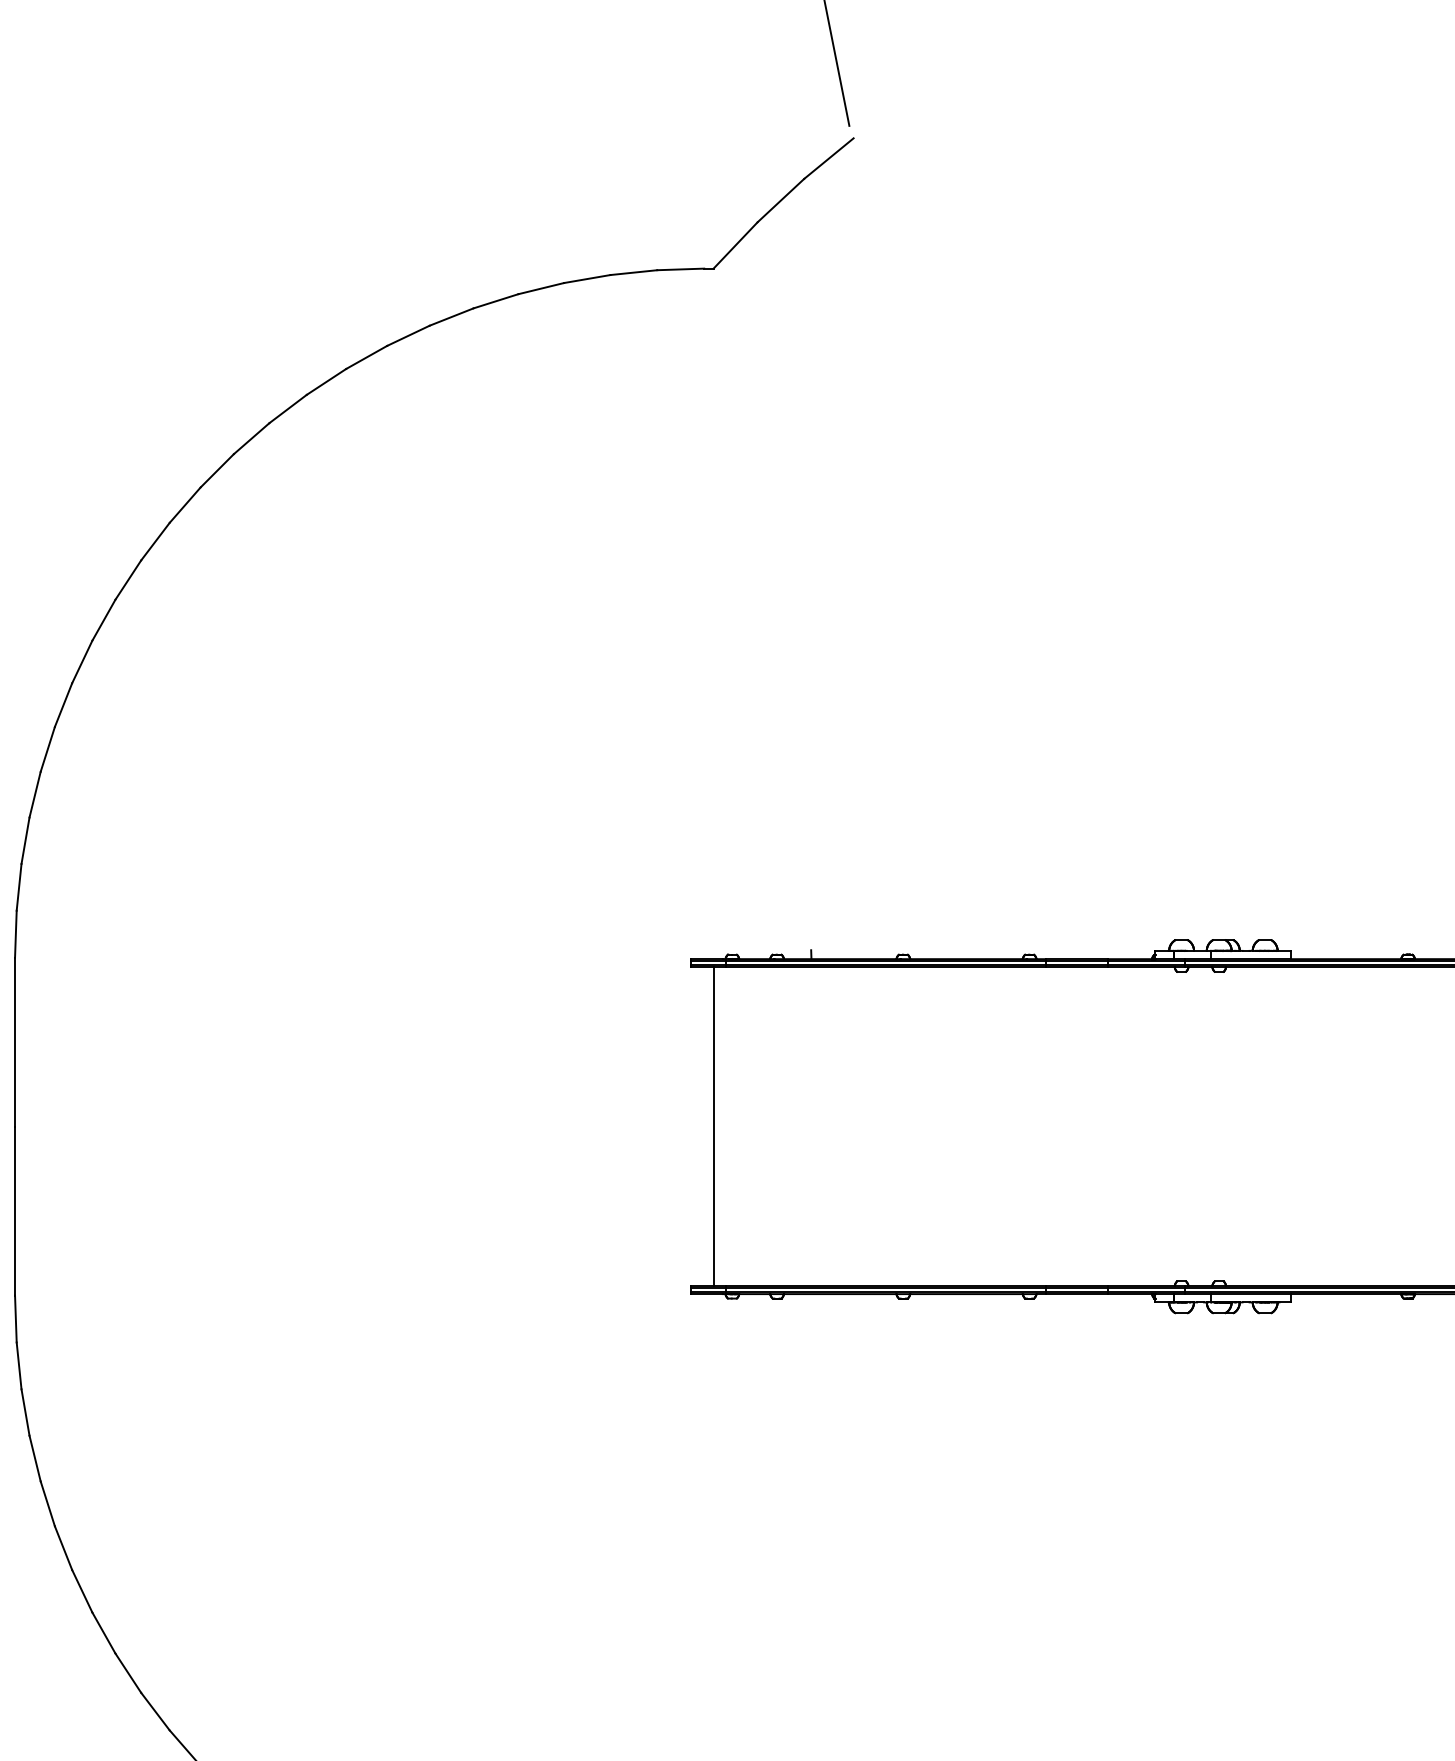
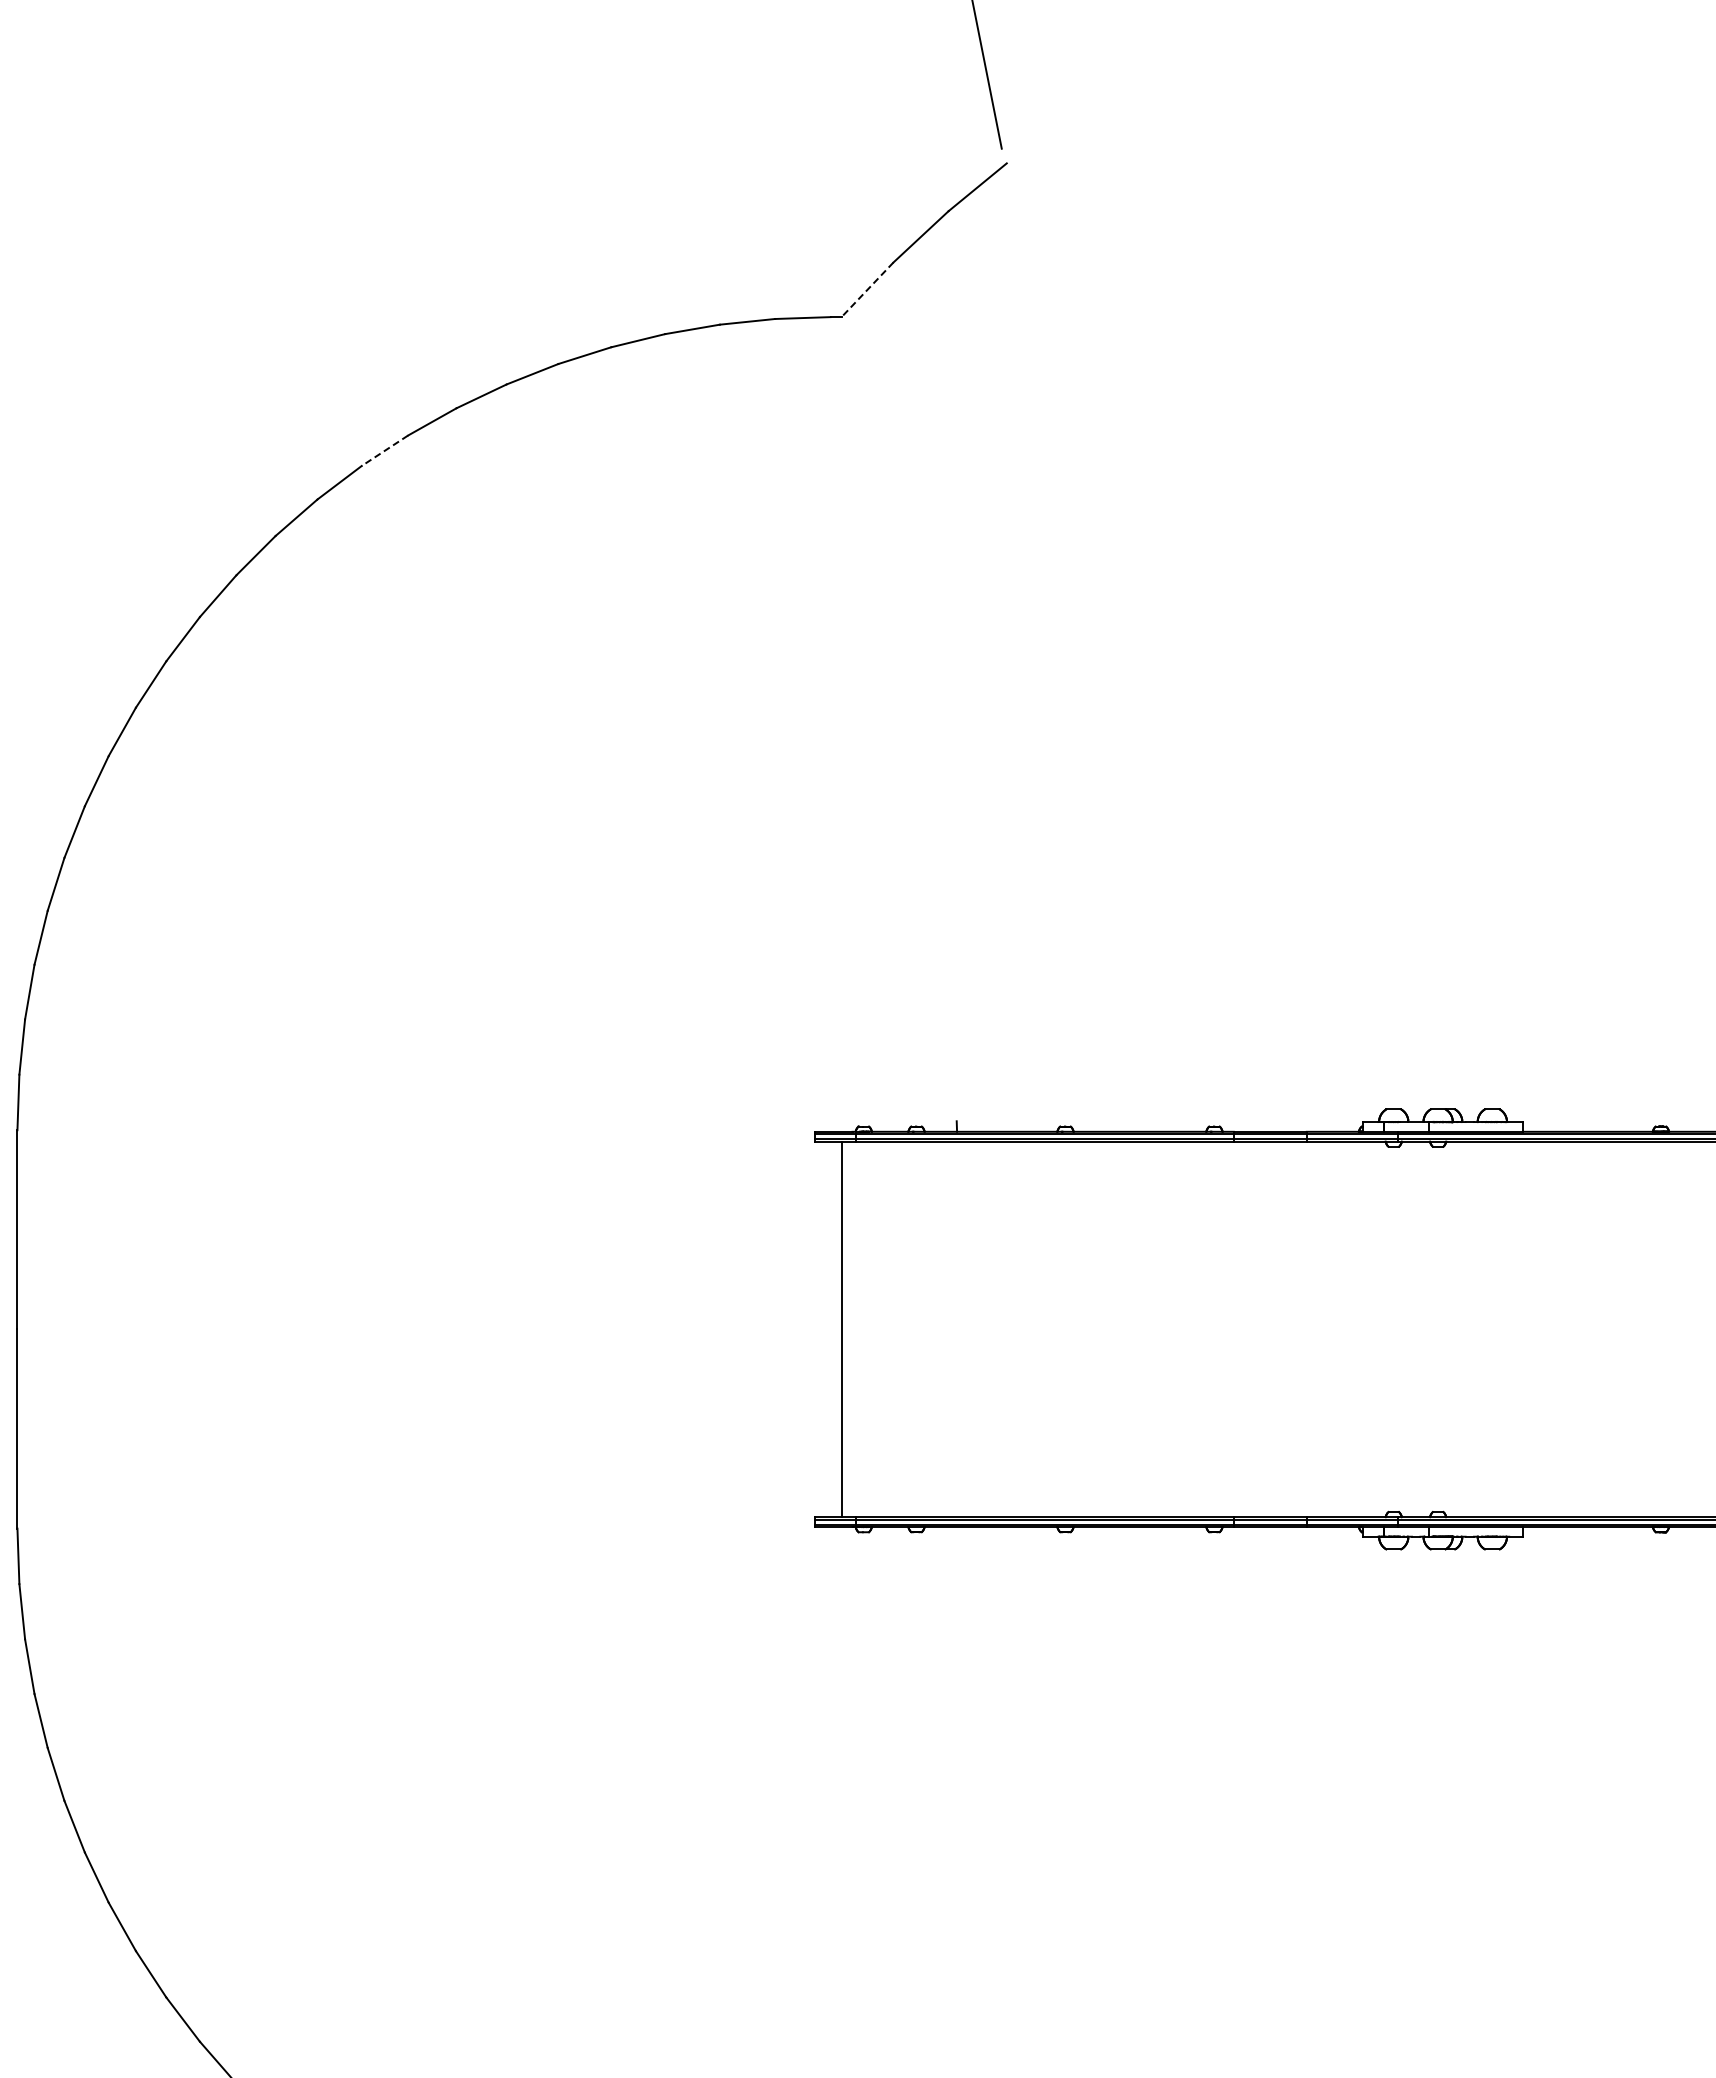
line: (735, 245) -> (867, 289), solid -> dashed
line: (326, 381) -> (384, 450), solid -> dashed

